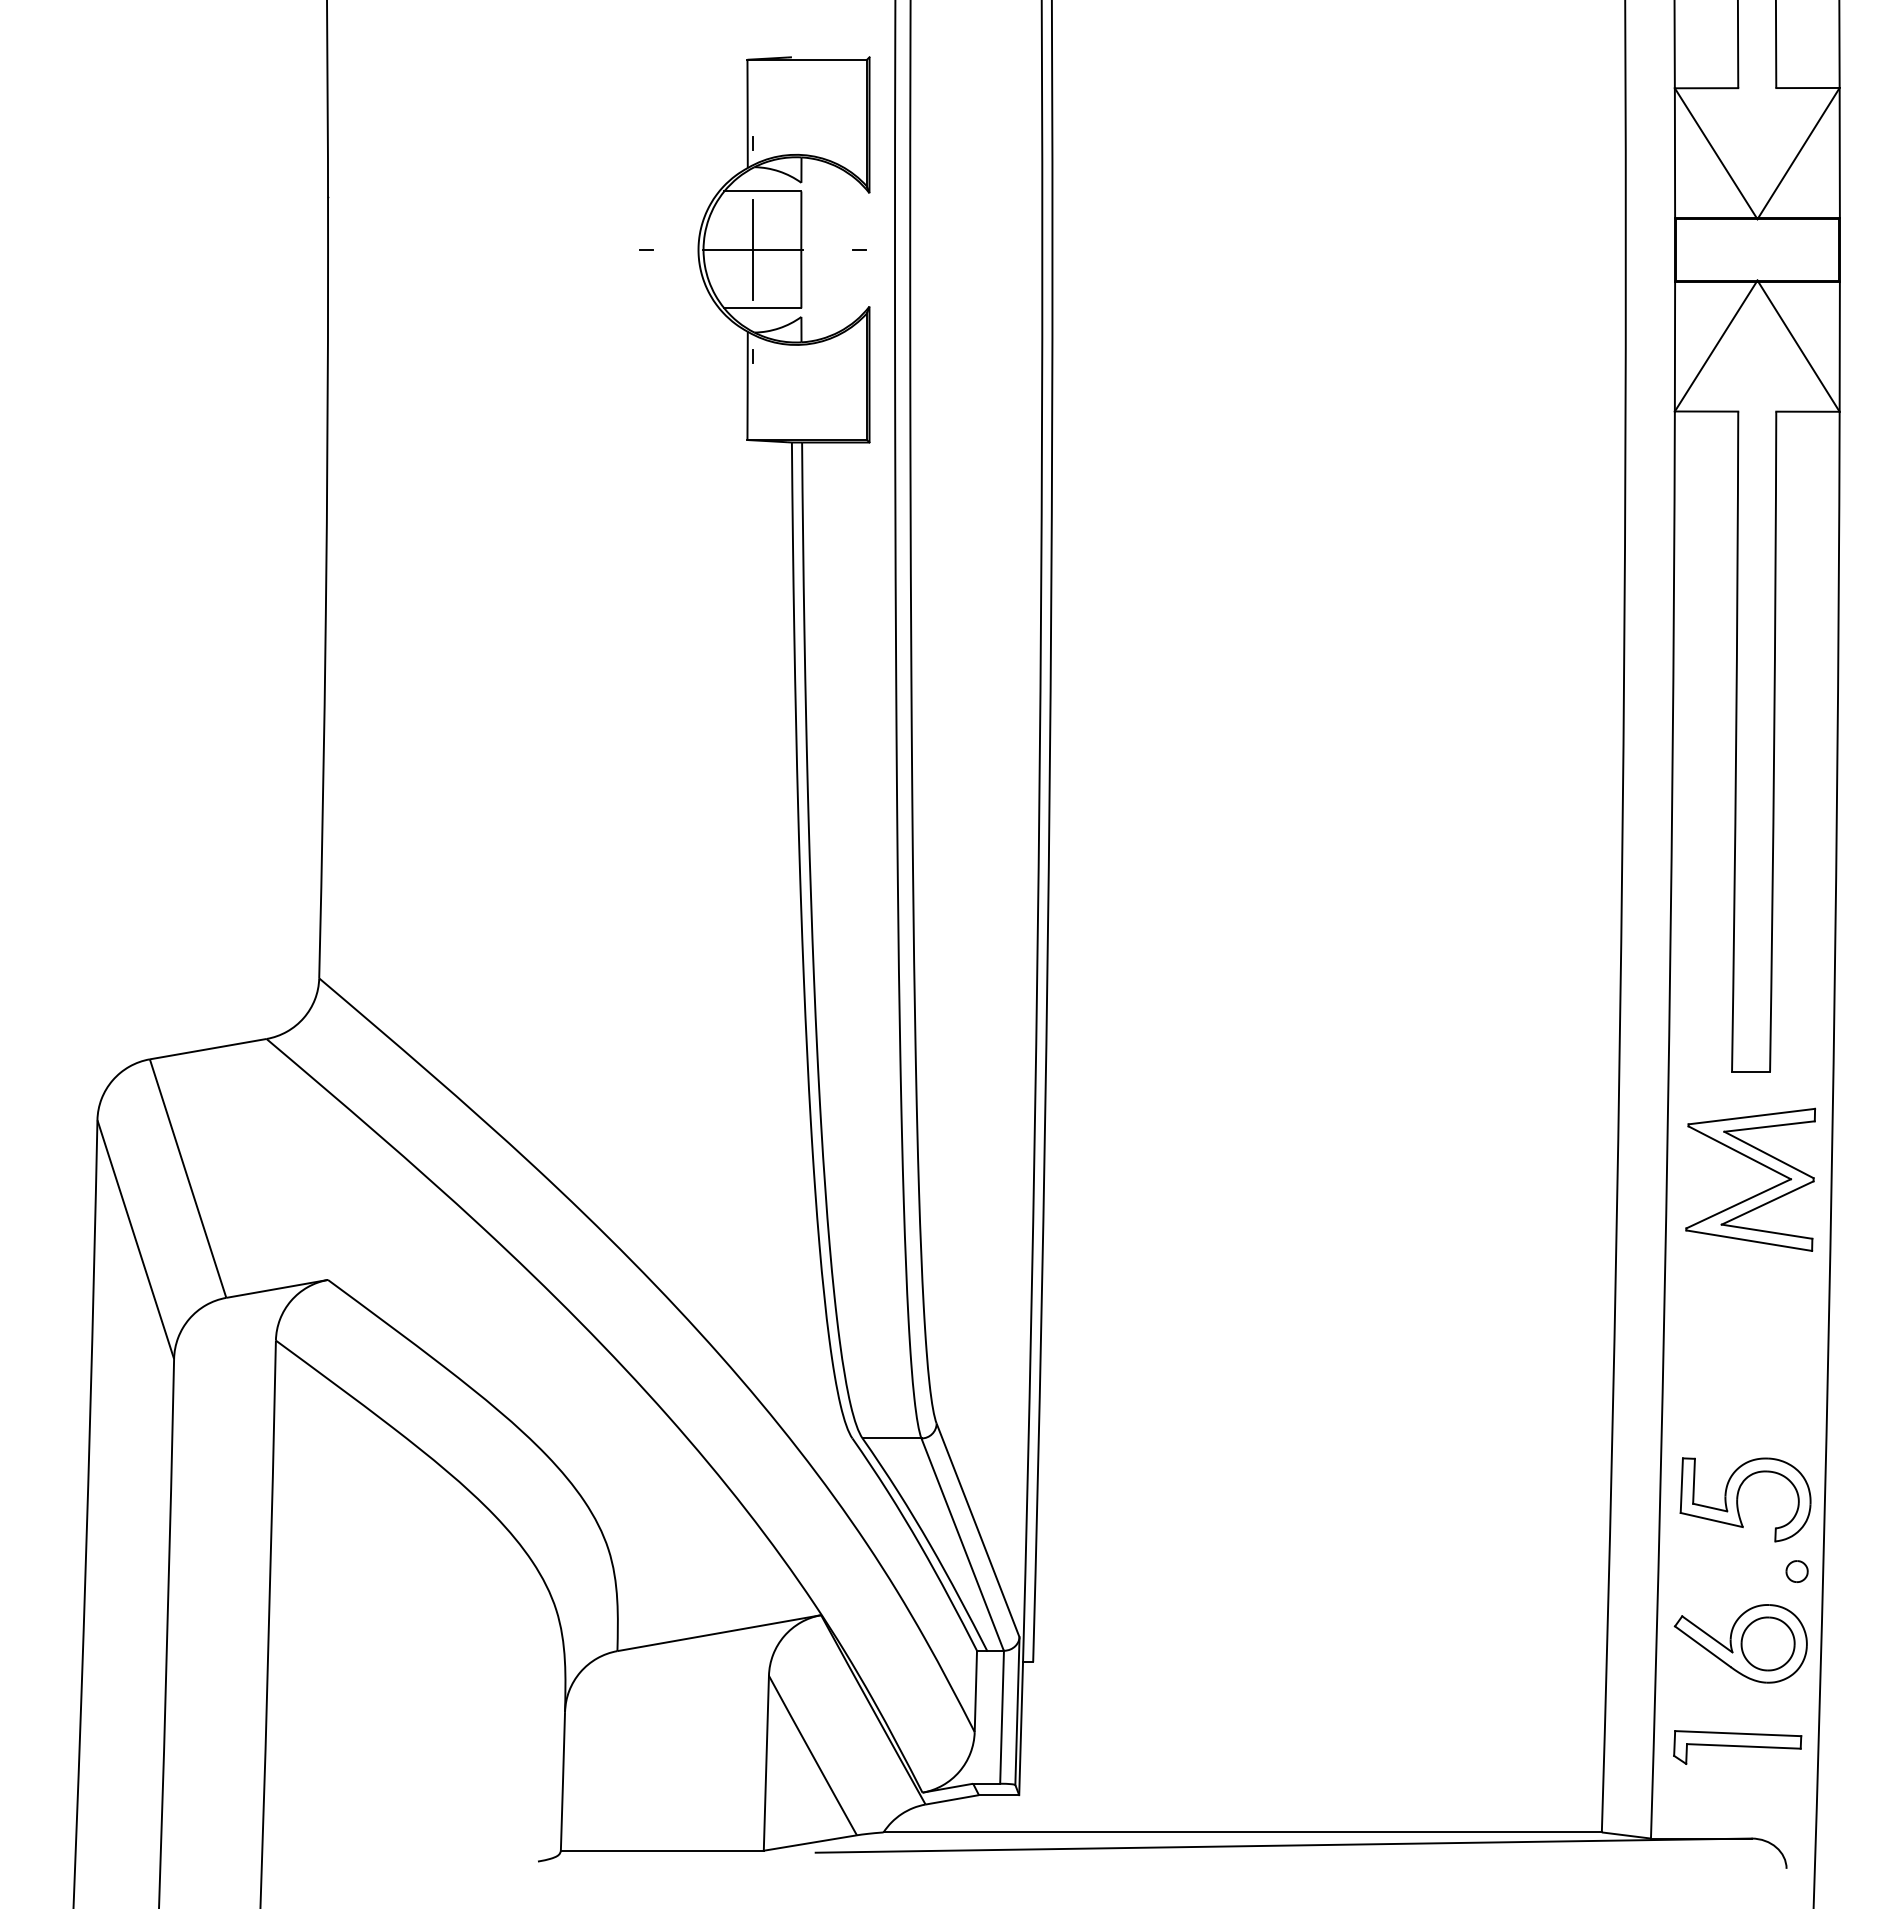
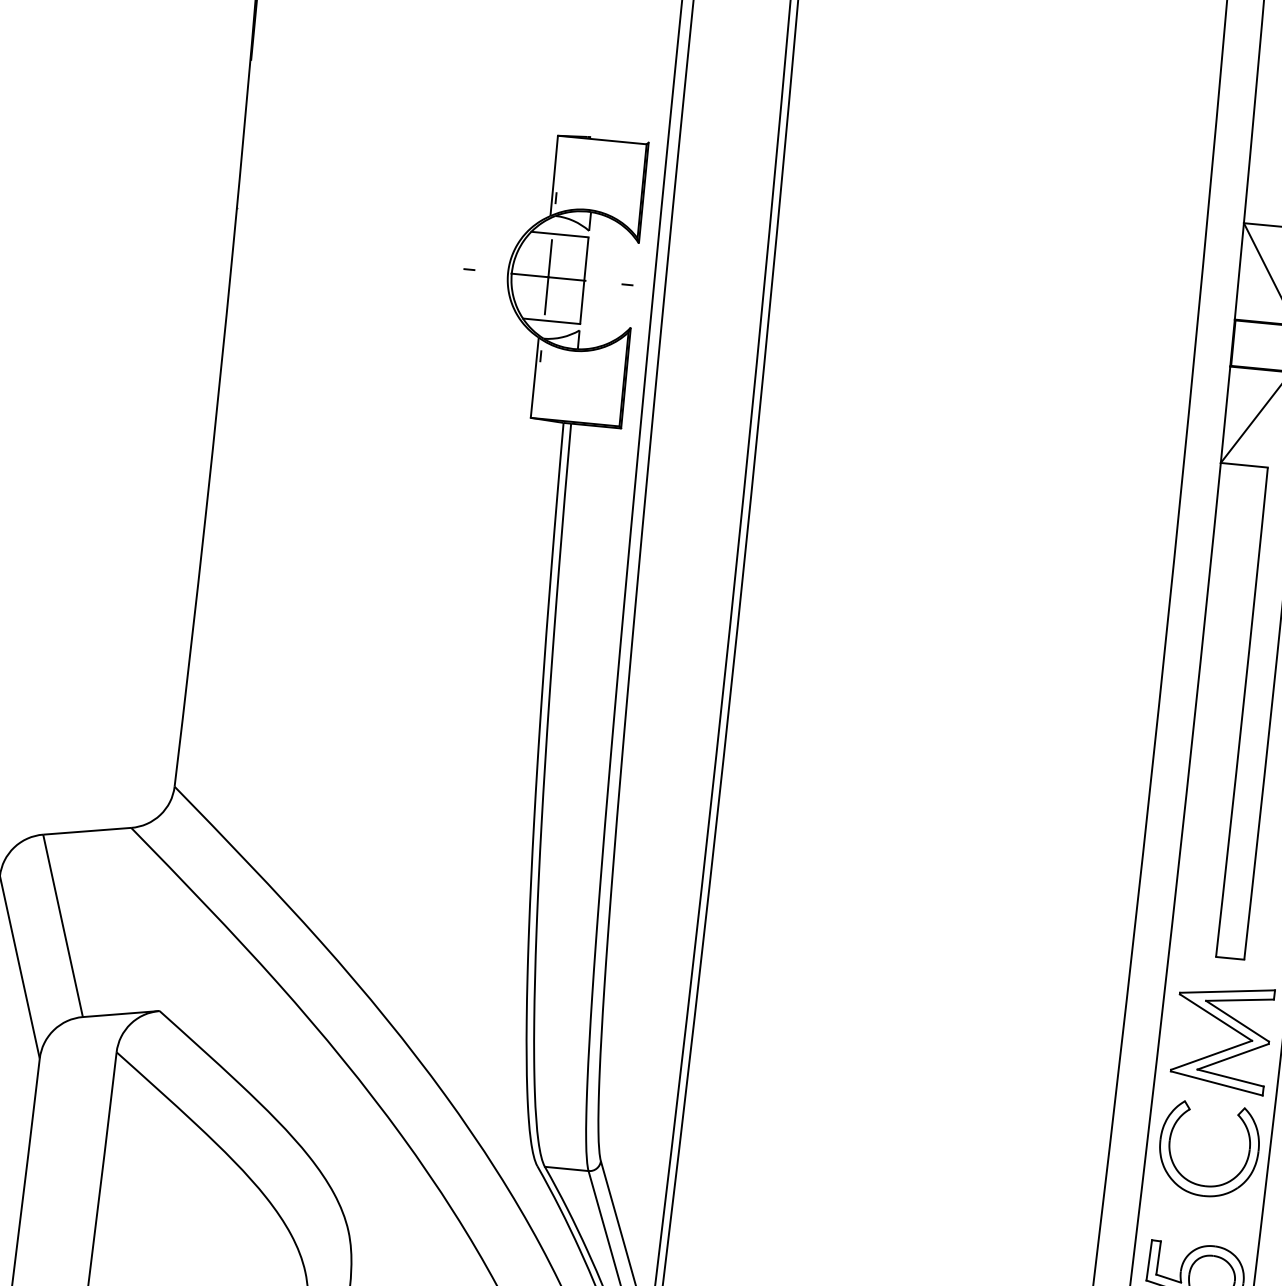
part: (1739, 1377) -> (1199, 1184), added

